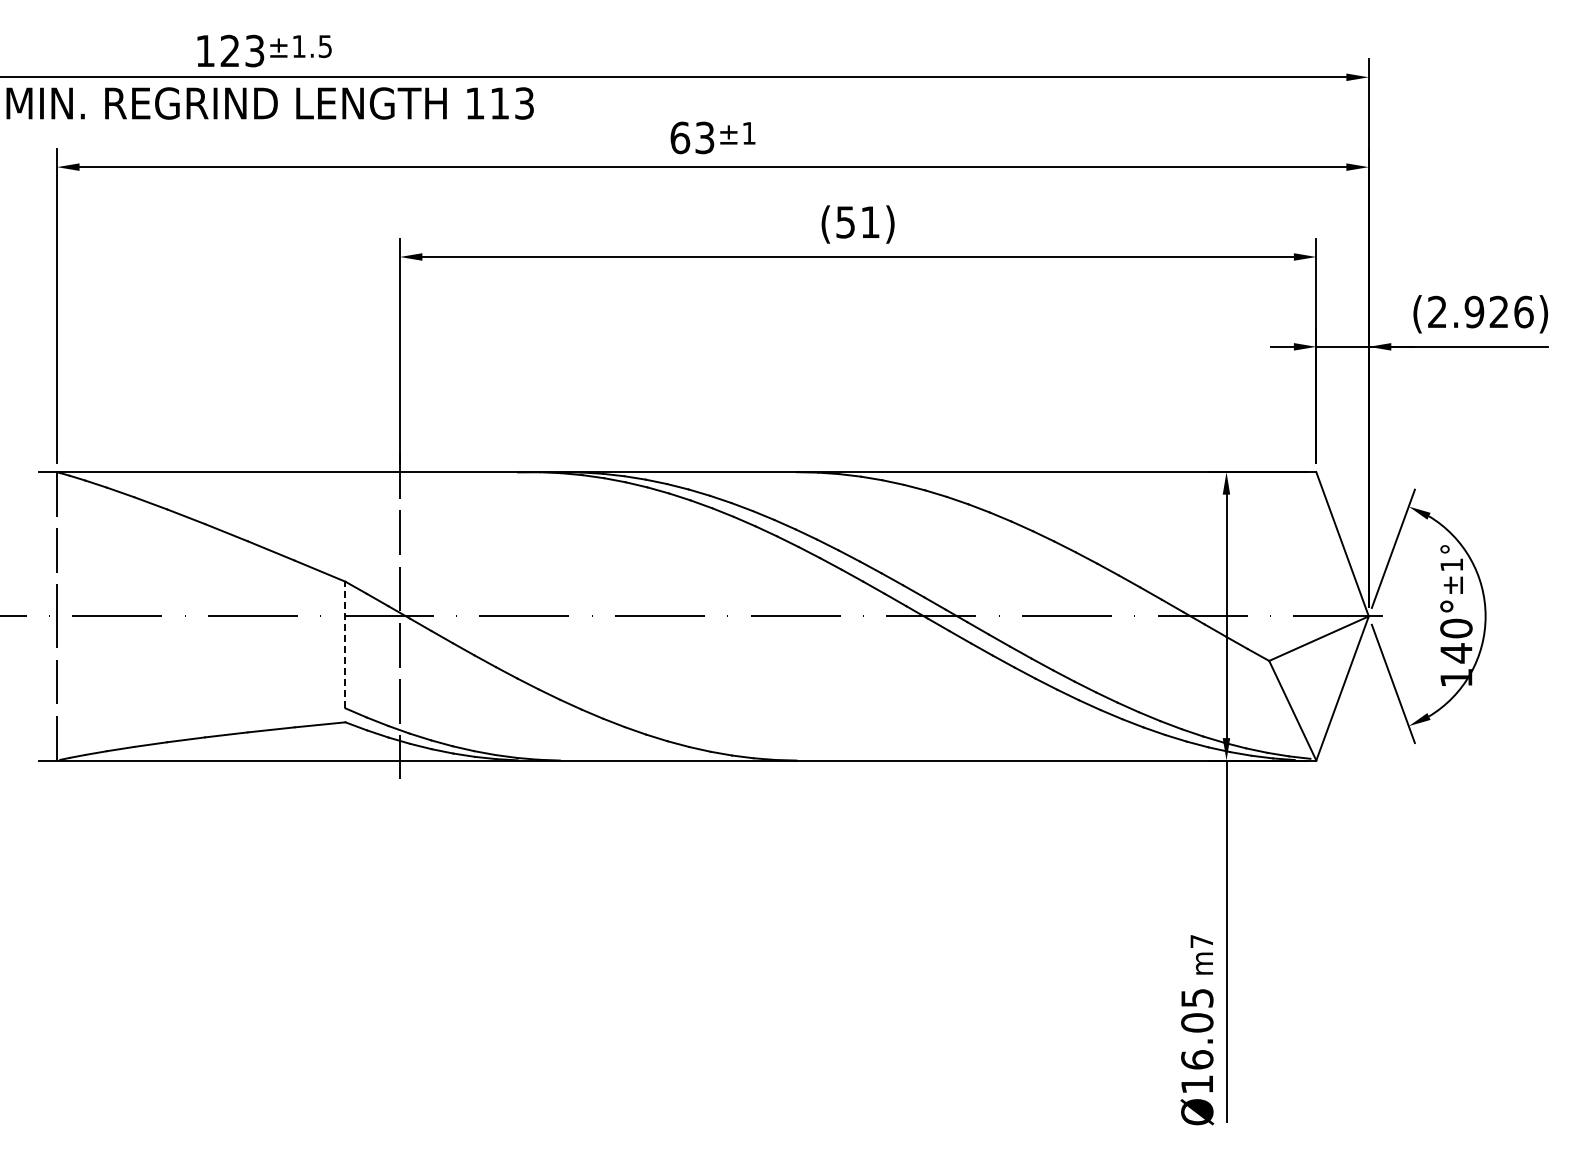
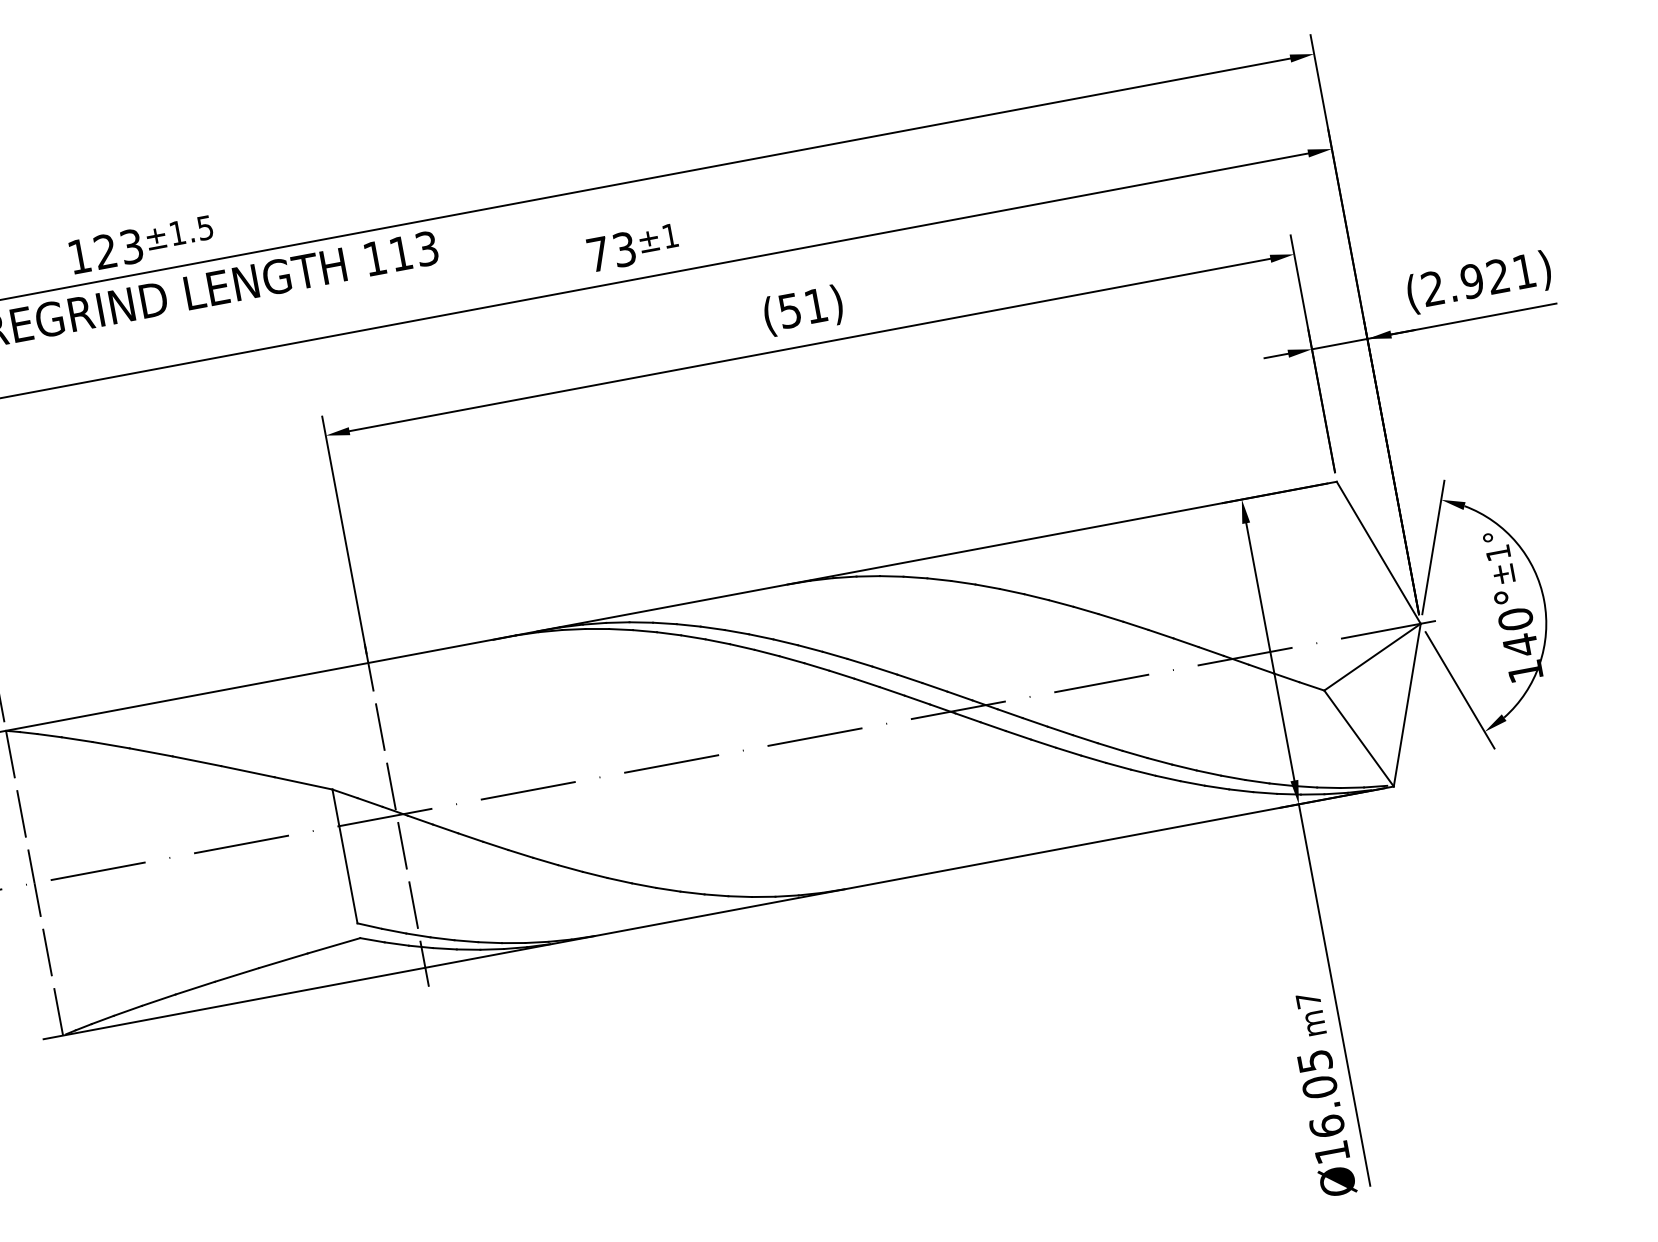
text: (680, 137) -> (598, 253), 63 -> 73
text: (1523, 311) -> (1523, 271), (2.926) -> (2.921)
line: (345, 644) -> (344, 855), dashed -> solid

